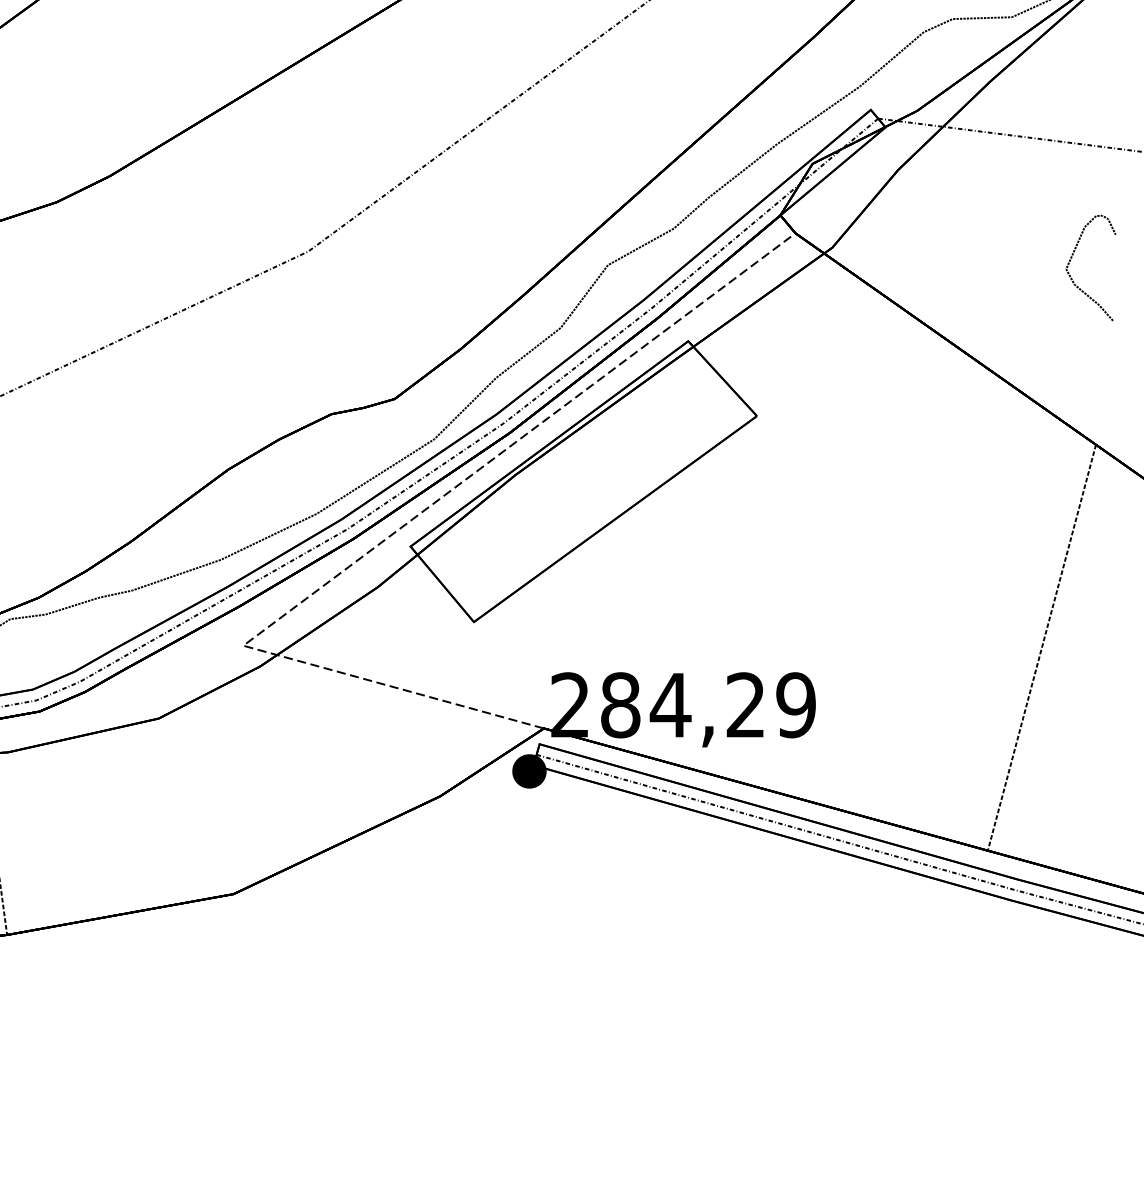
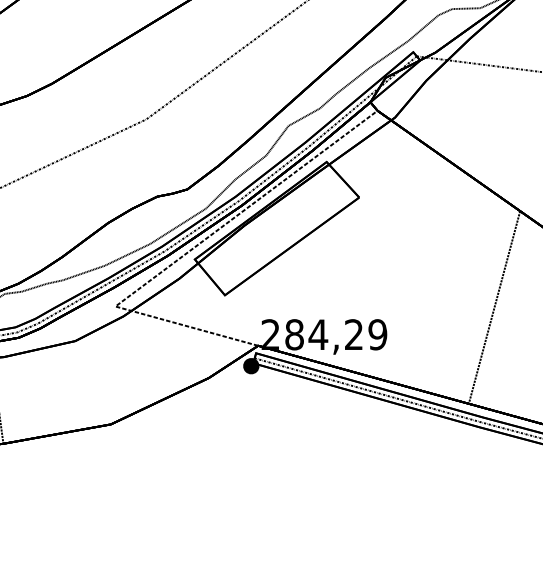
curve: (1073, 257) -> (509, 122), removed

